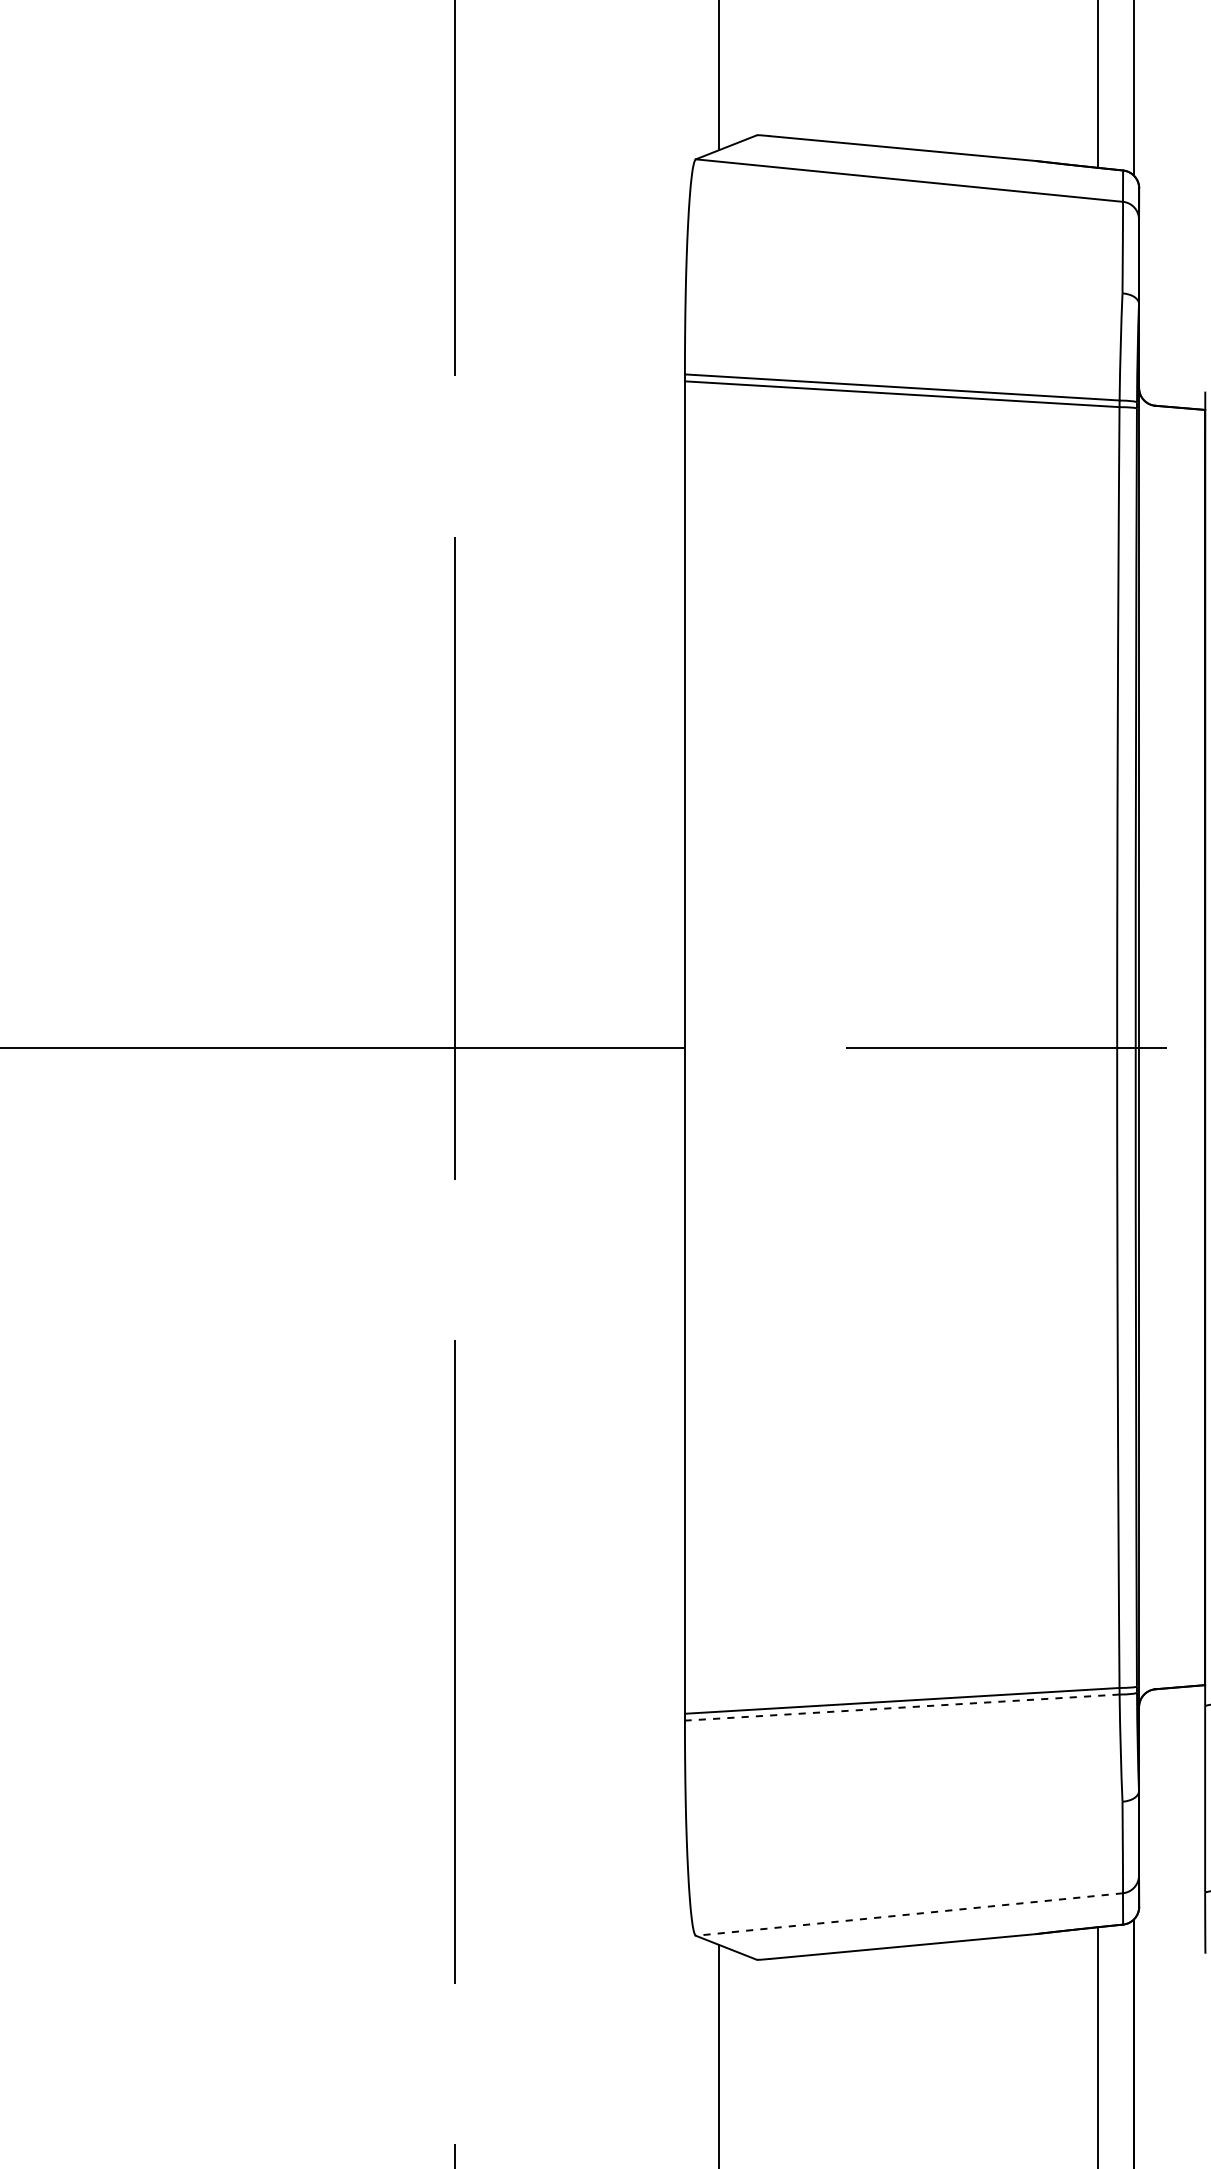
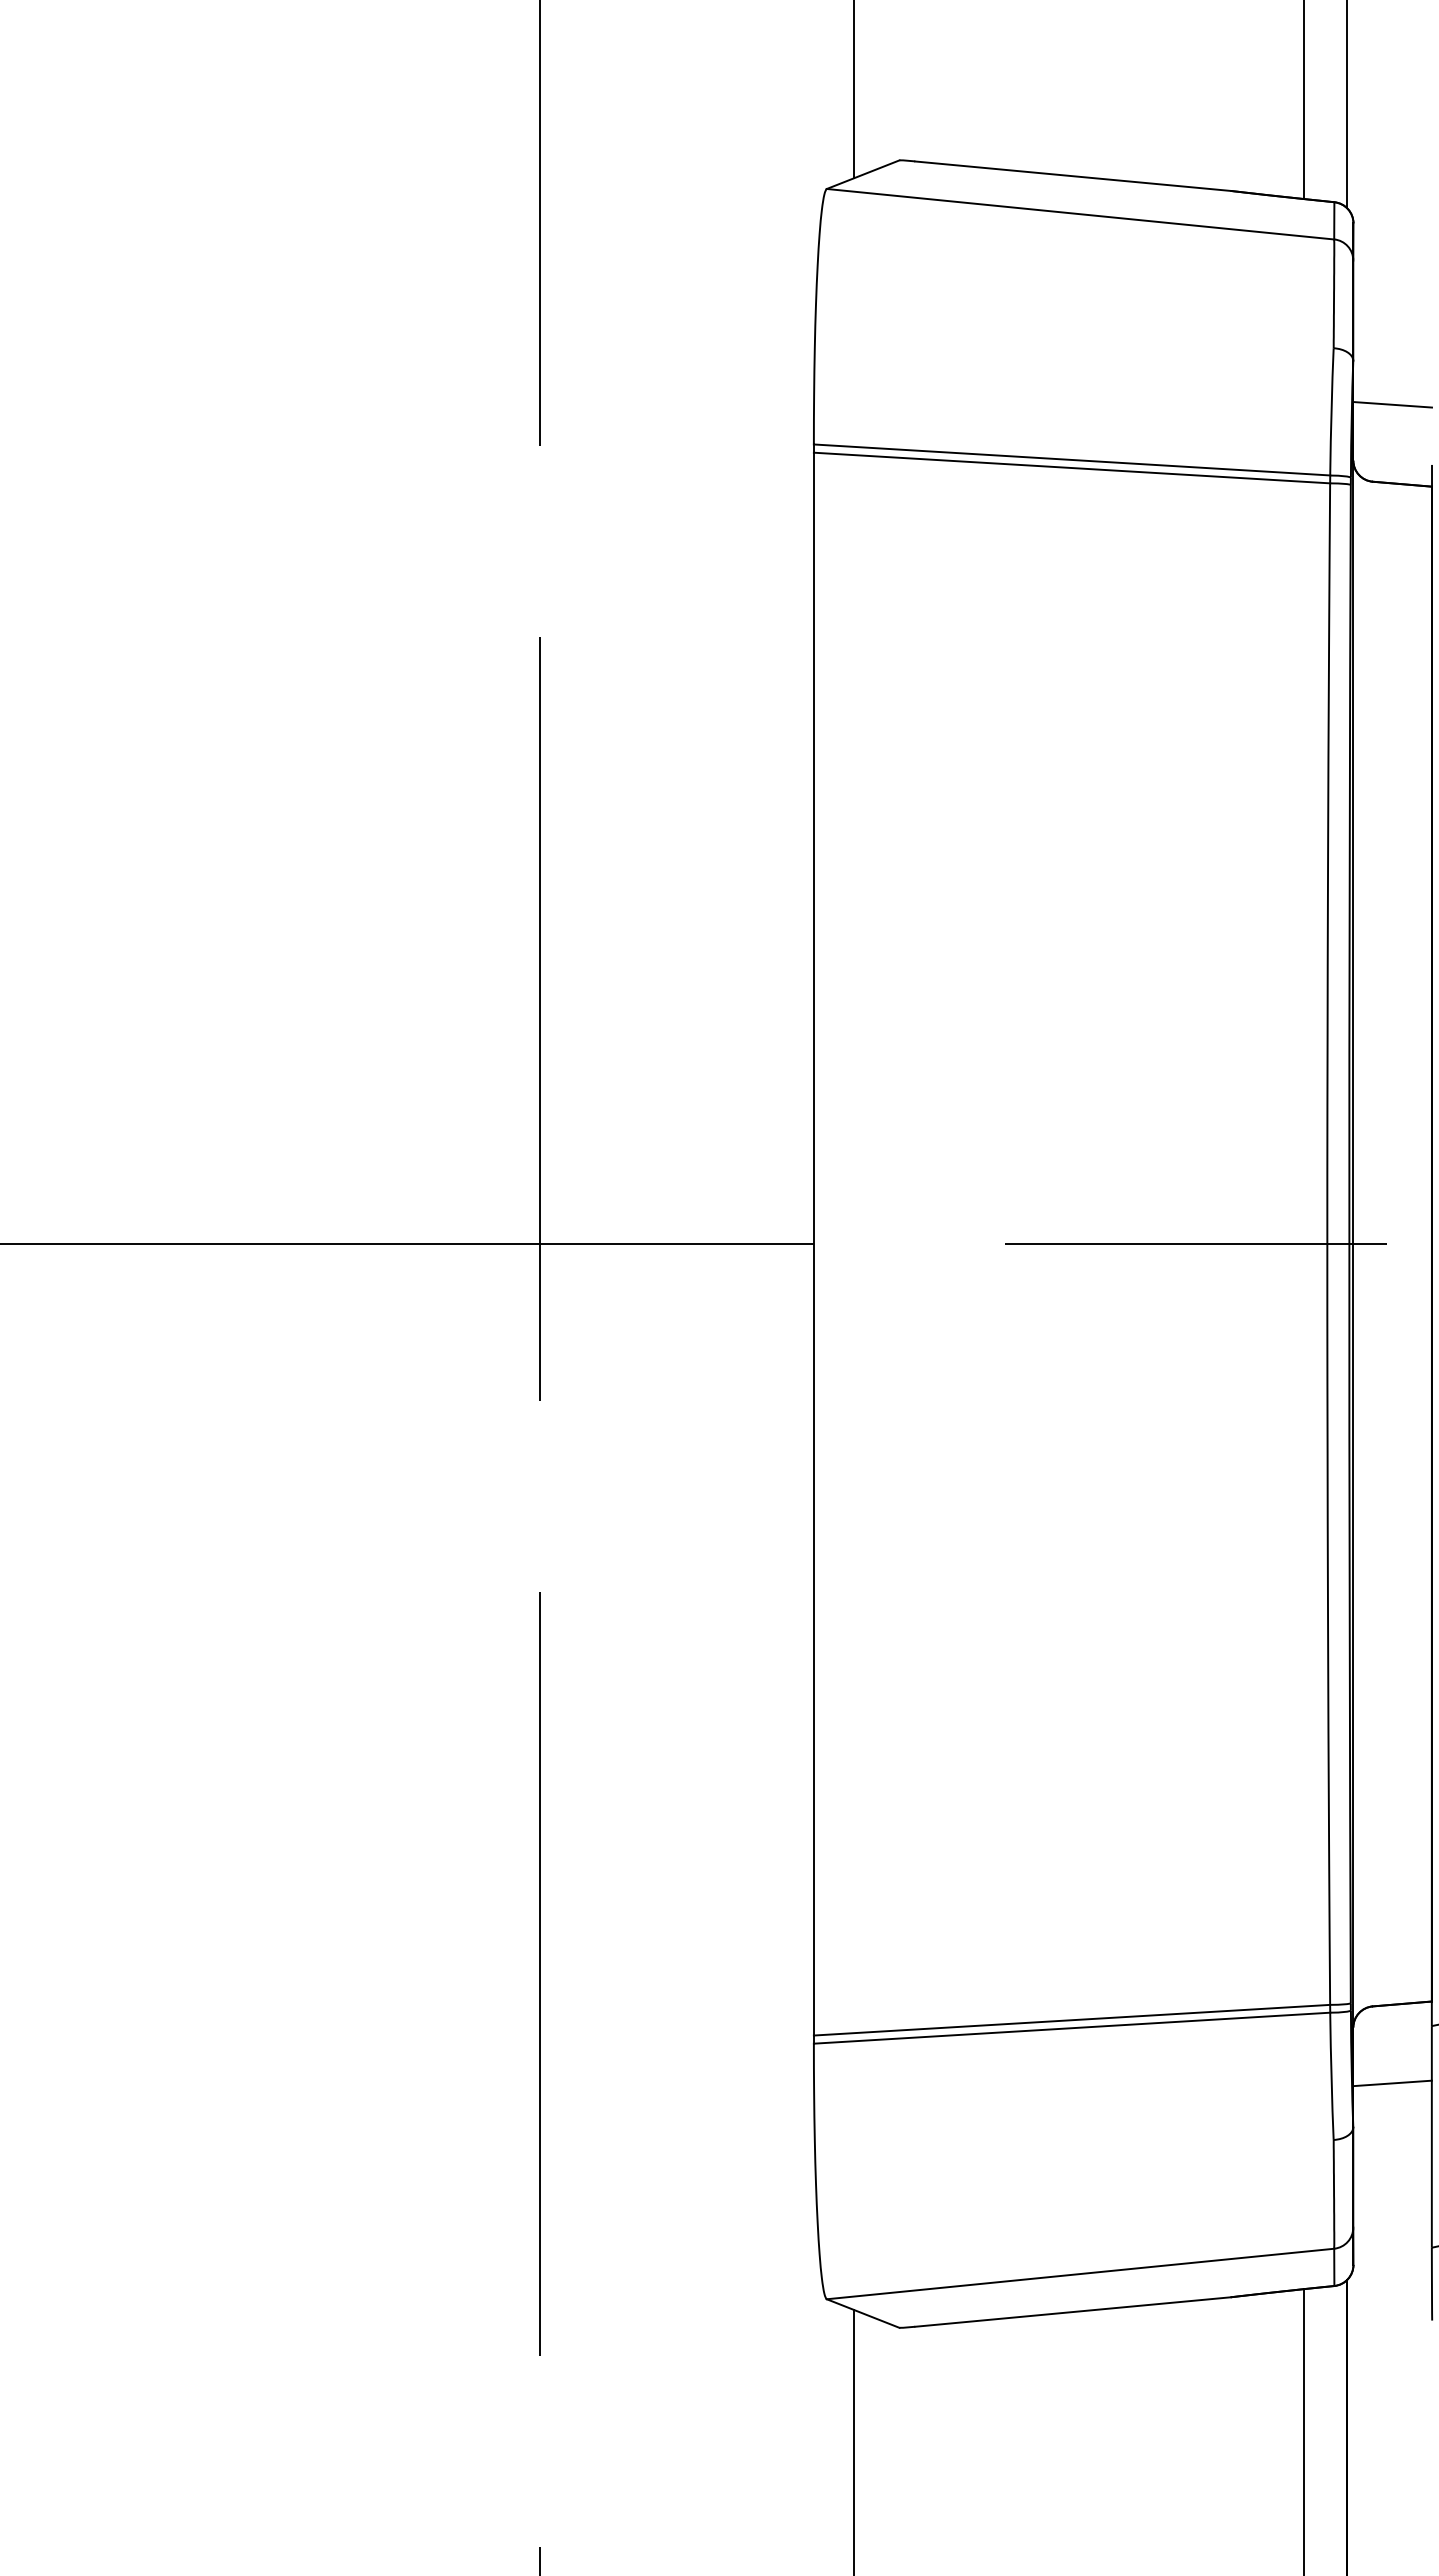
line: (1172, 340) -> (1392, 404), added
line: (902, 1707) -> (1072, 2028), dashed -> solid
line: (1172, 1754) -> (1392, 2083), added
line: (909, 1914) -> (1080, 2274), dashed -> solid

